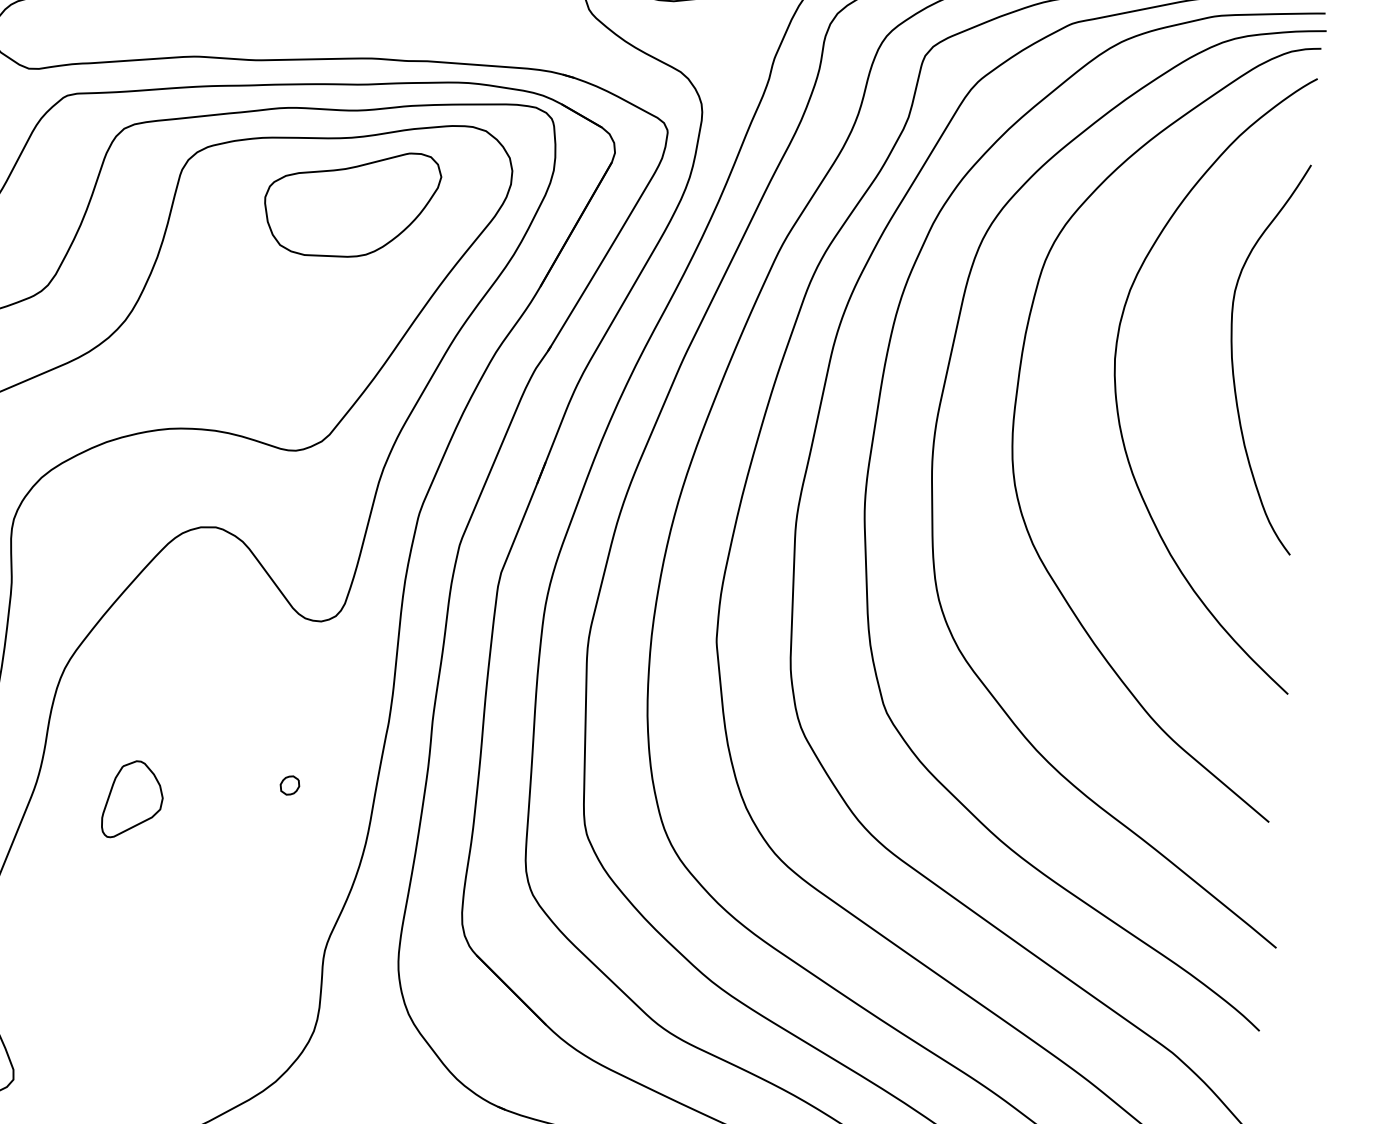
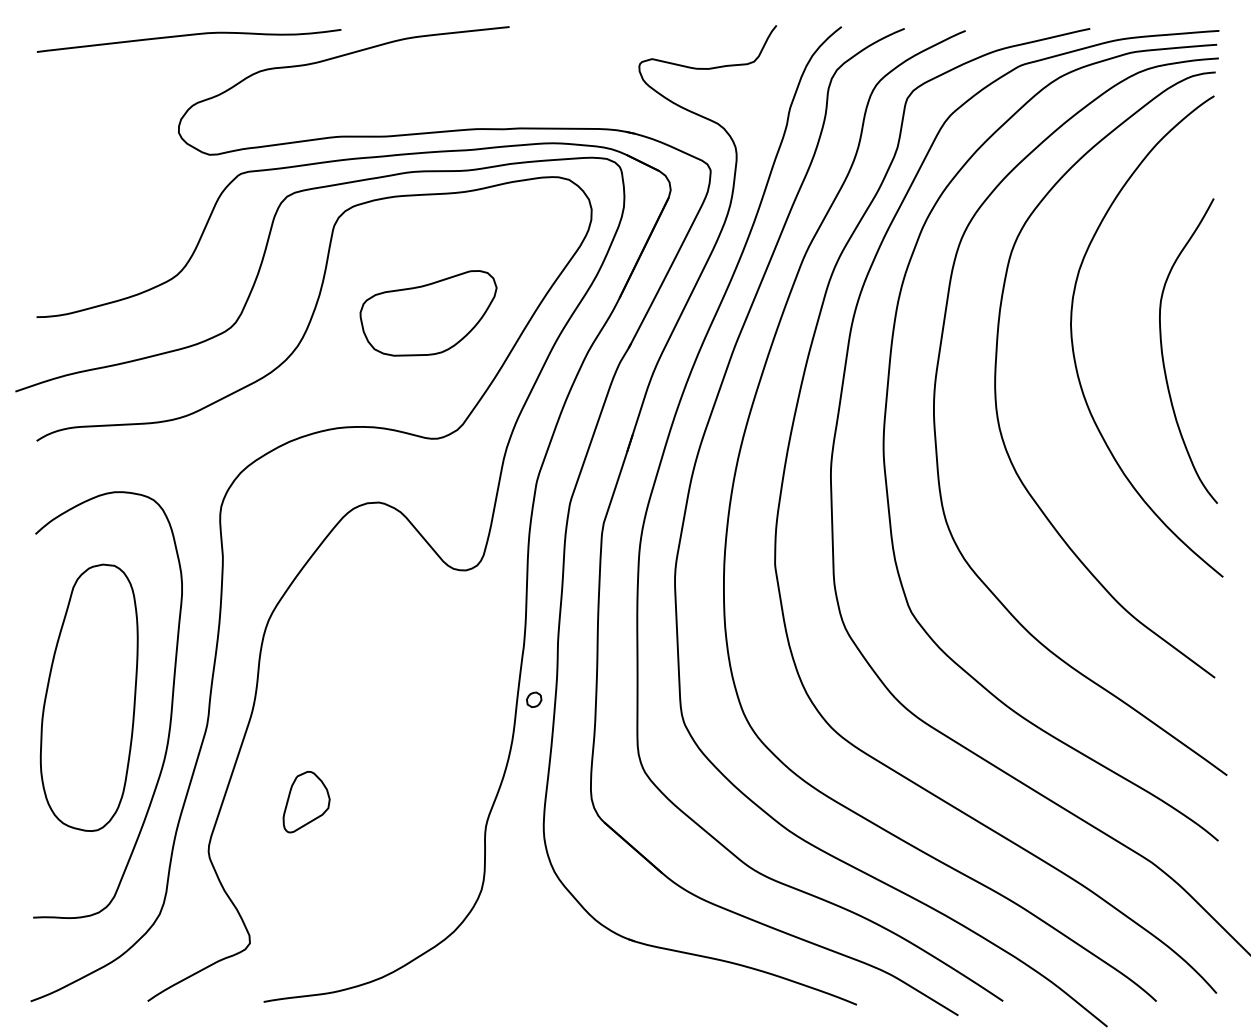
part: (352, 203) -> (428, 313), moved
curve: (1233, 360) -> (1163, 354), moved
part: (290, 785) -> (534, 699), moved
part: (132, 800) -> (306, 802), moved

